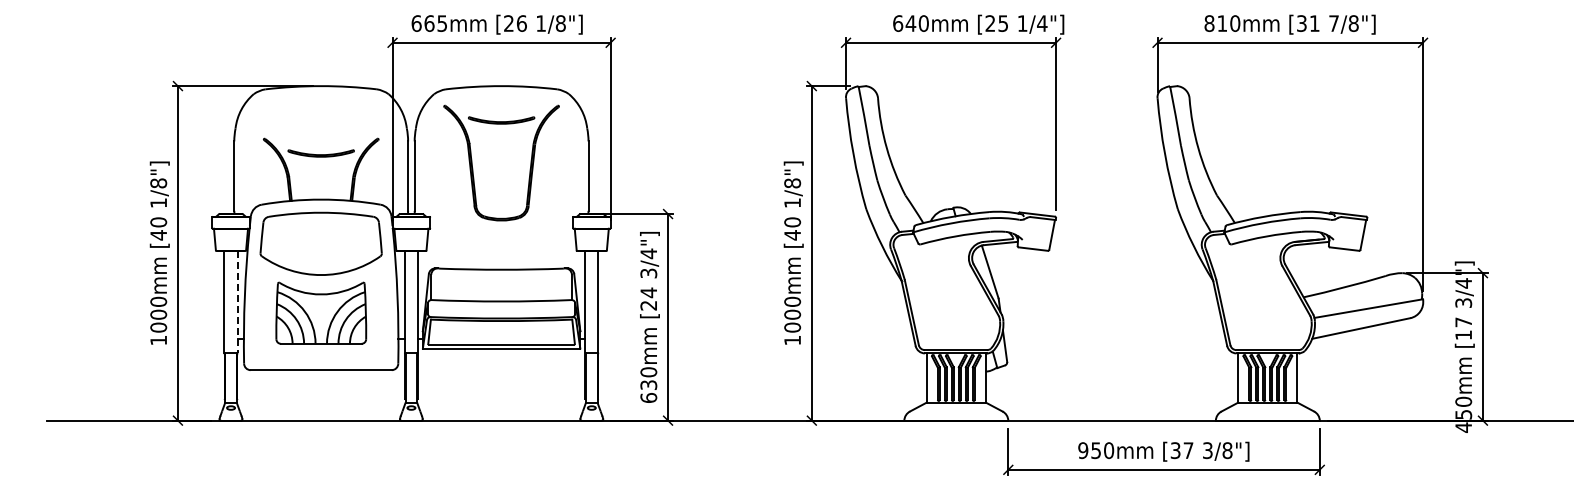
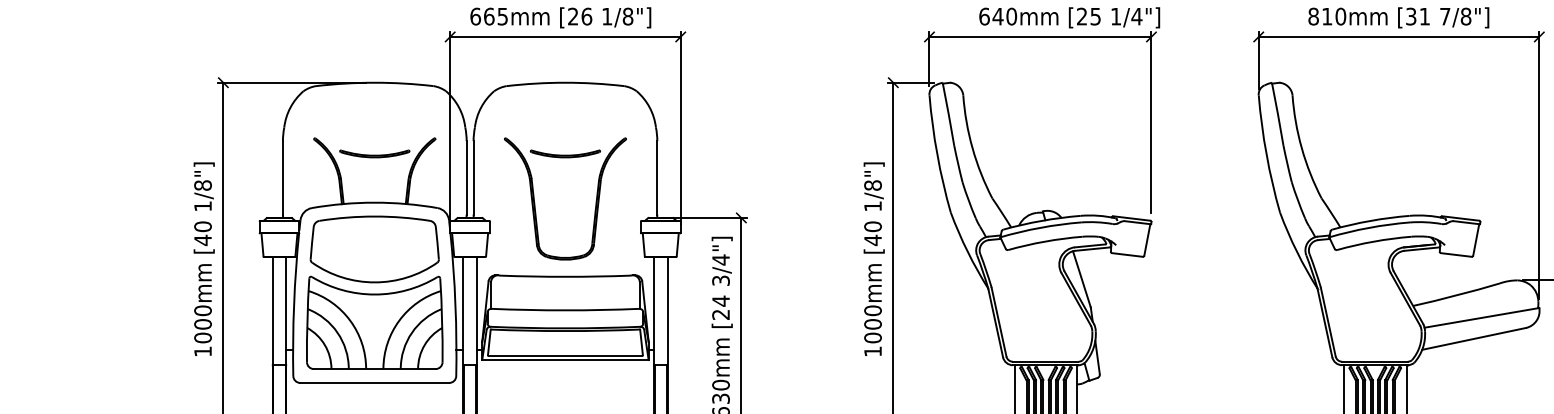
part: (473, 168) -> (535, 204), moved
line: (237, 301) -> (286, 310), dashed -> solid
part: (321, 312) -> (375, 321), size x1.43

